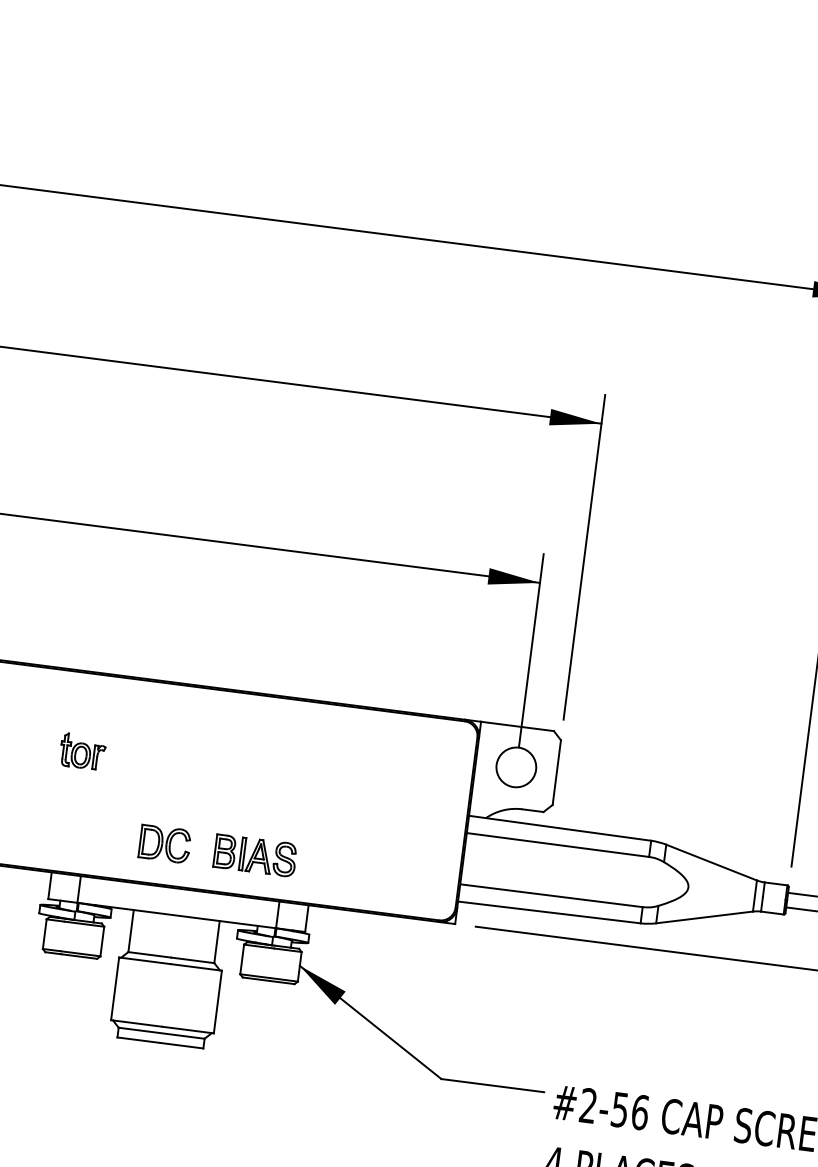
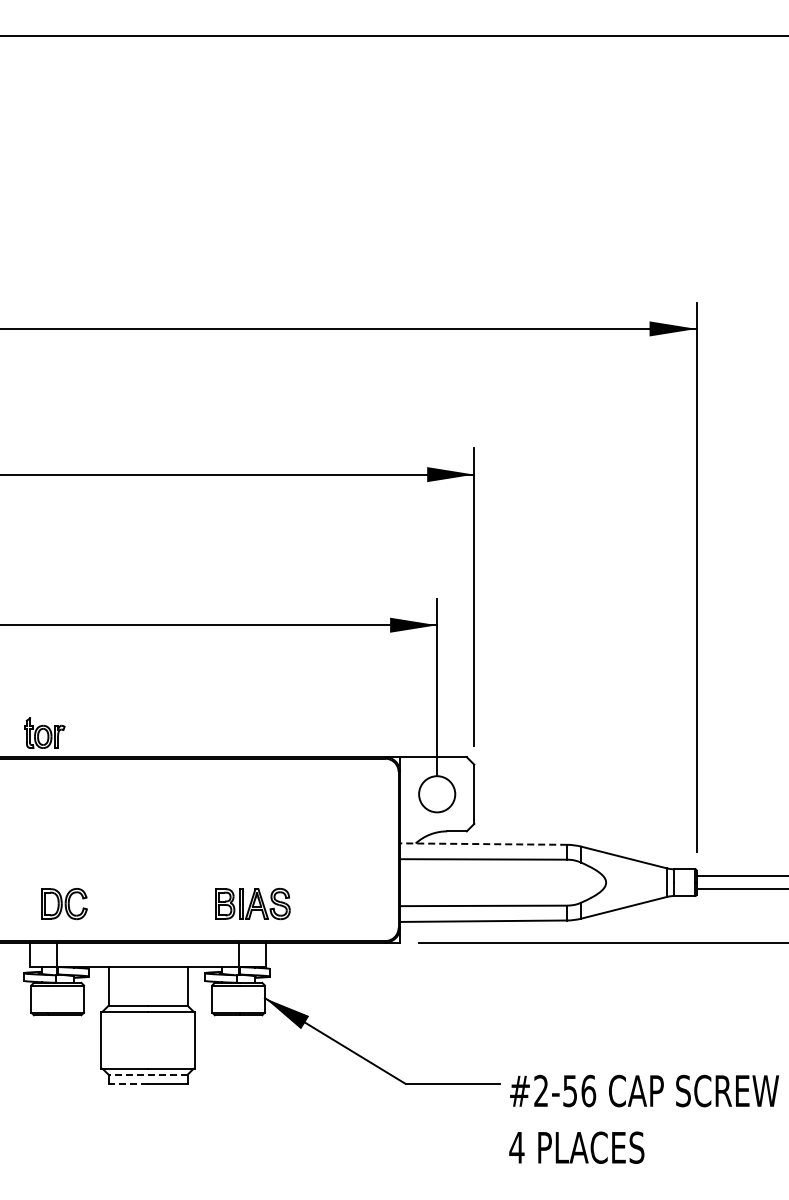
part: (82, 750) -> (44, 732), moved
line: (559, 828) -> (483, 844), solid -> dashed
part: (165, 844) -> (64, 904), moved
part: (254, 855) -> (252, 903), moved
line: (161, 1032) -> (147, 1074), solid -> dashed
line: (139, 1039) -> (128, 1083), solid -> dashed

